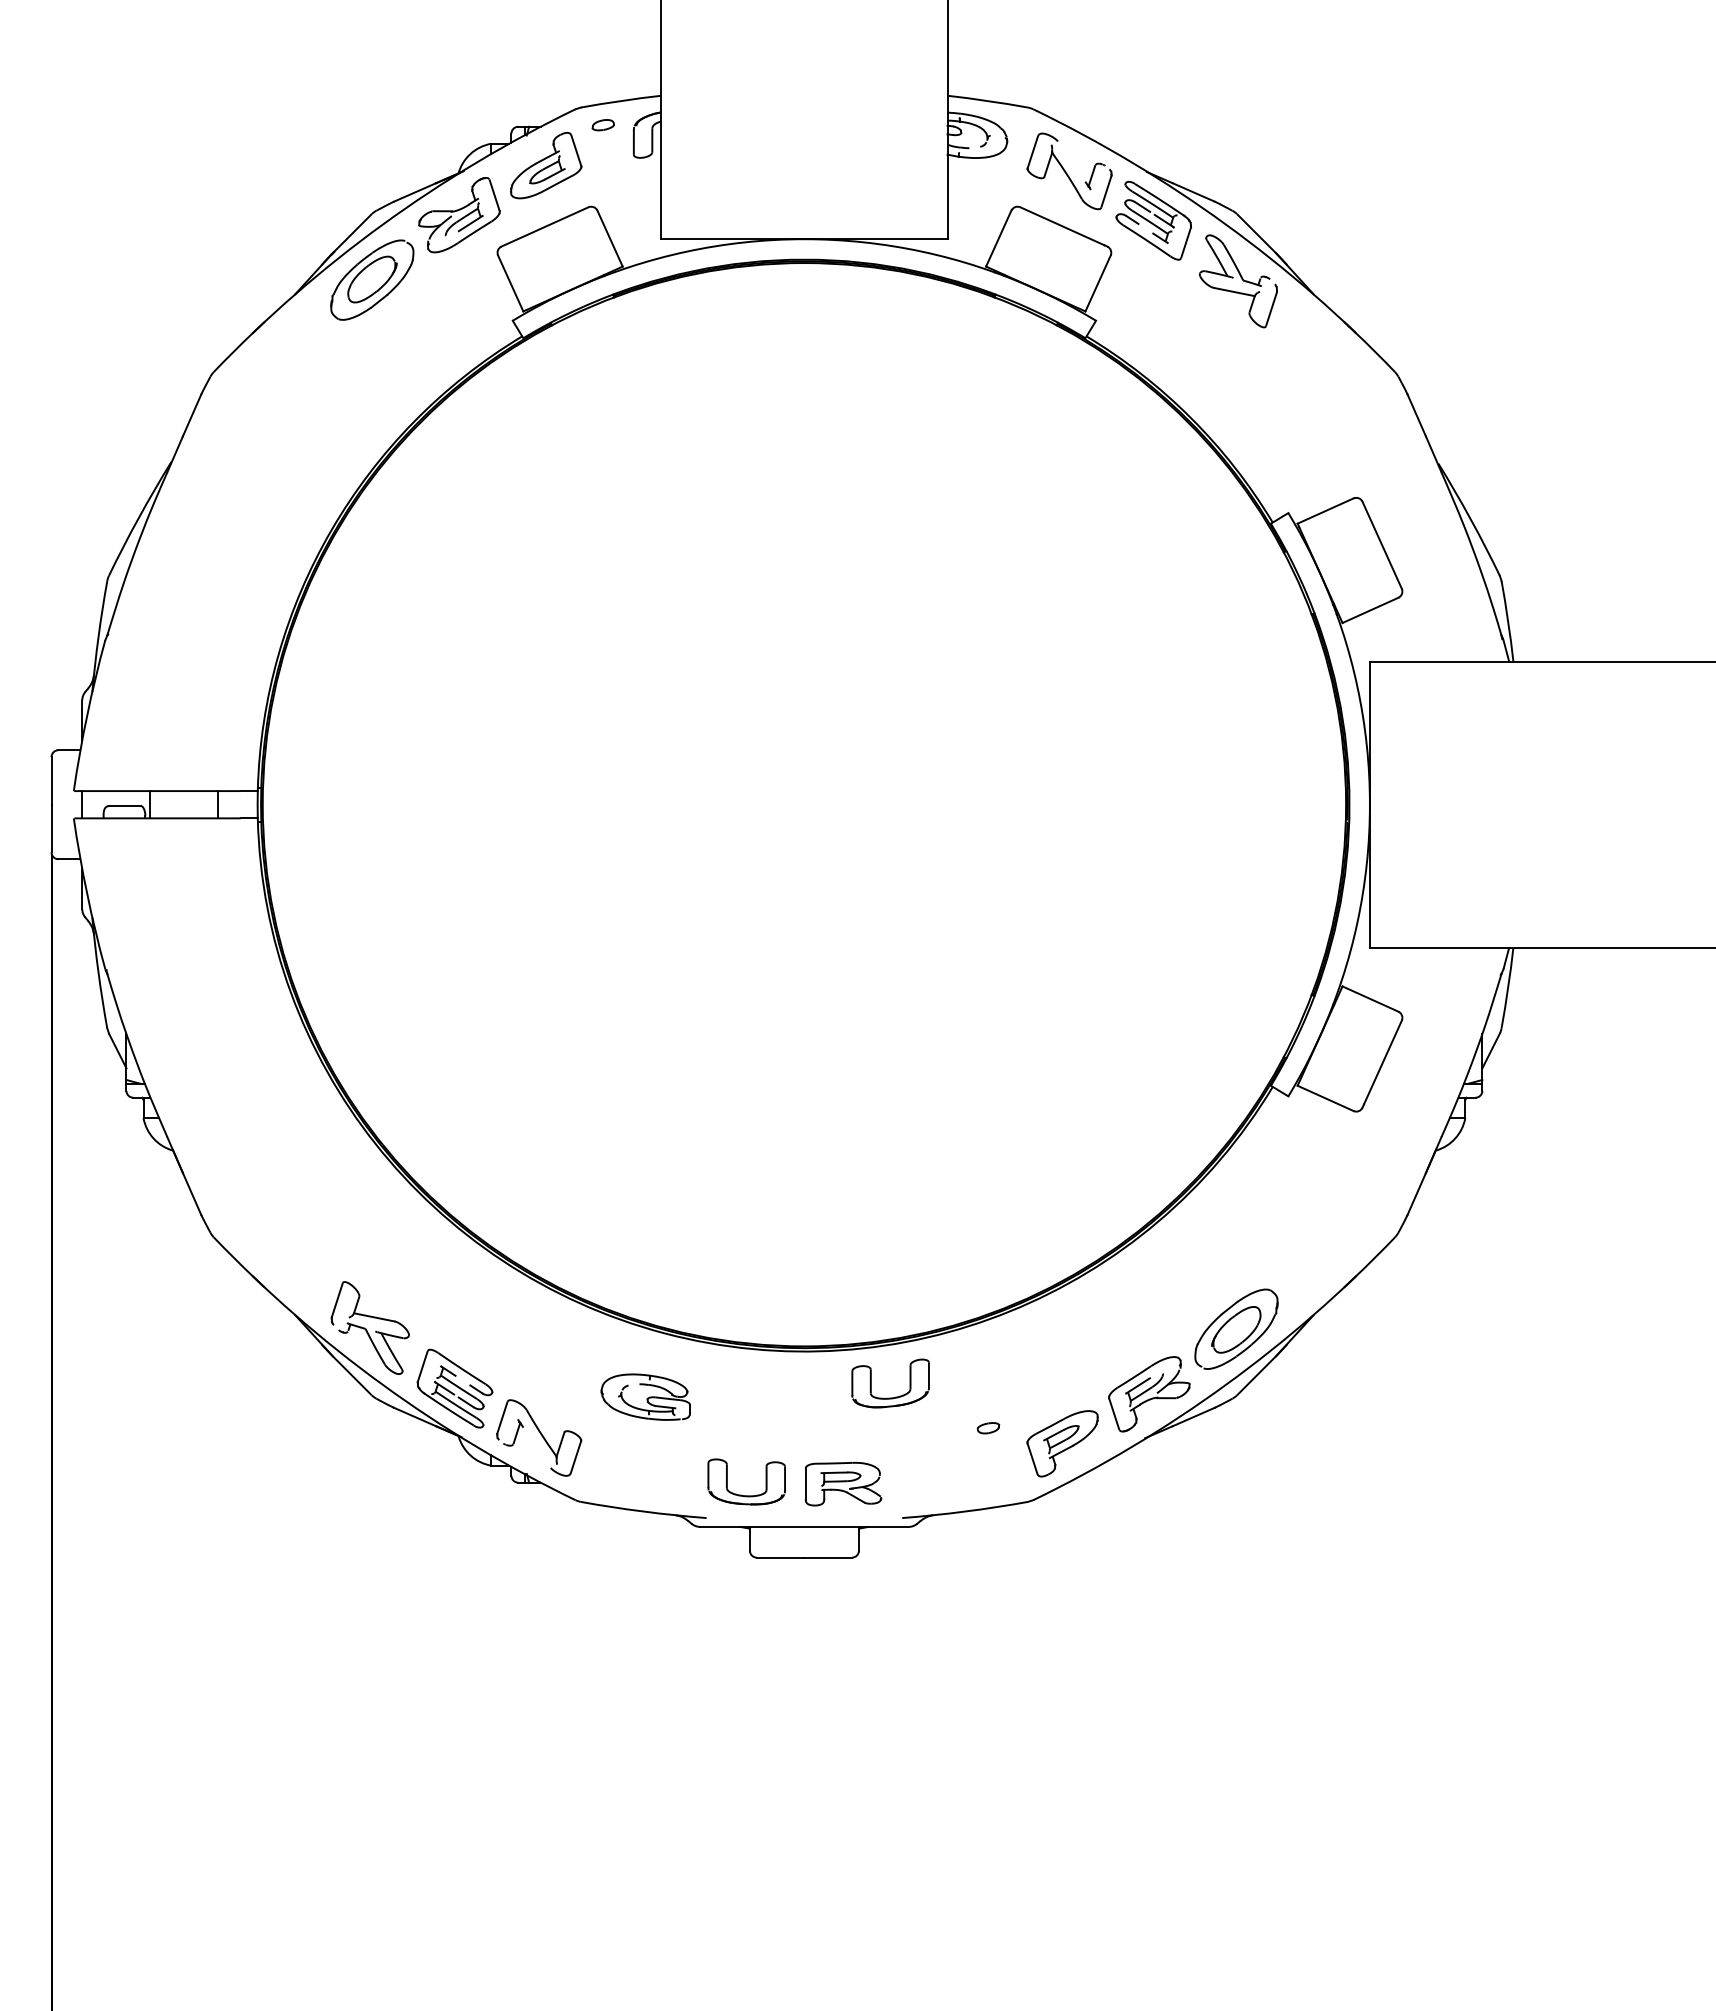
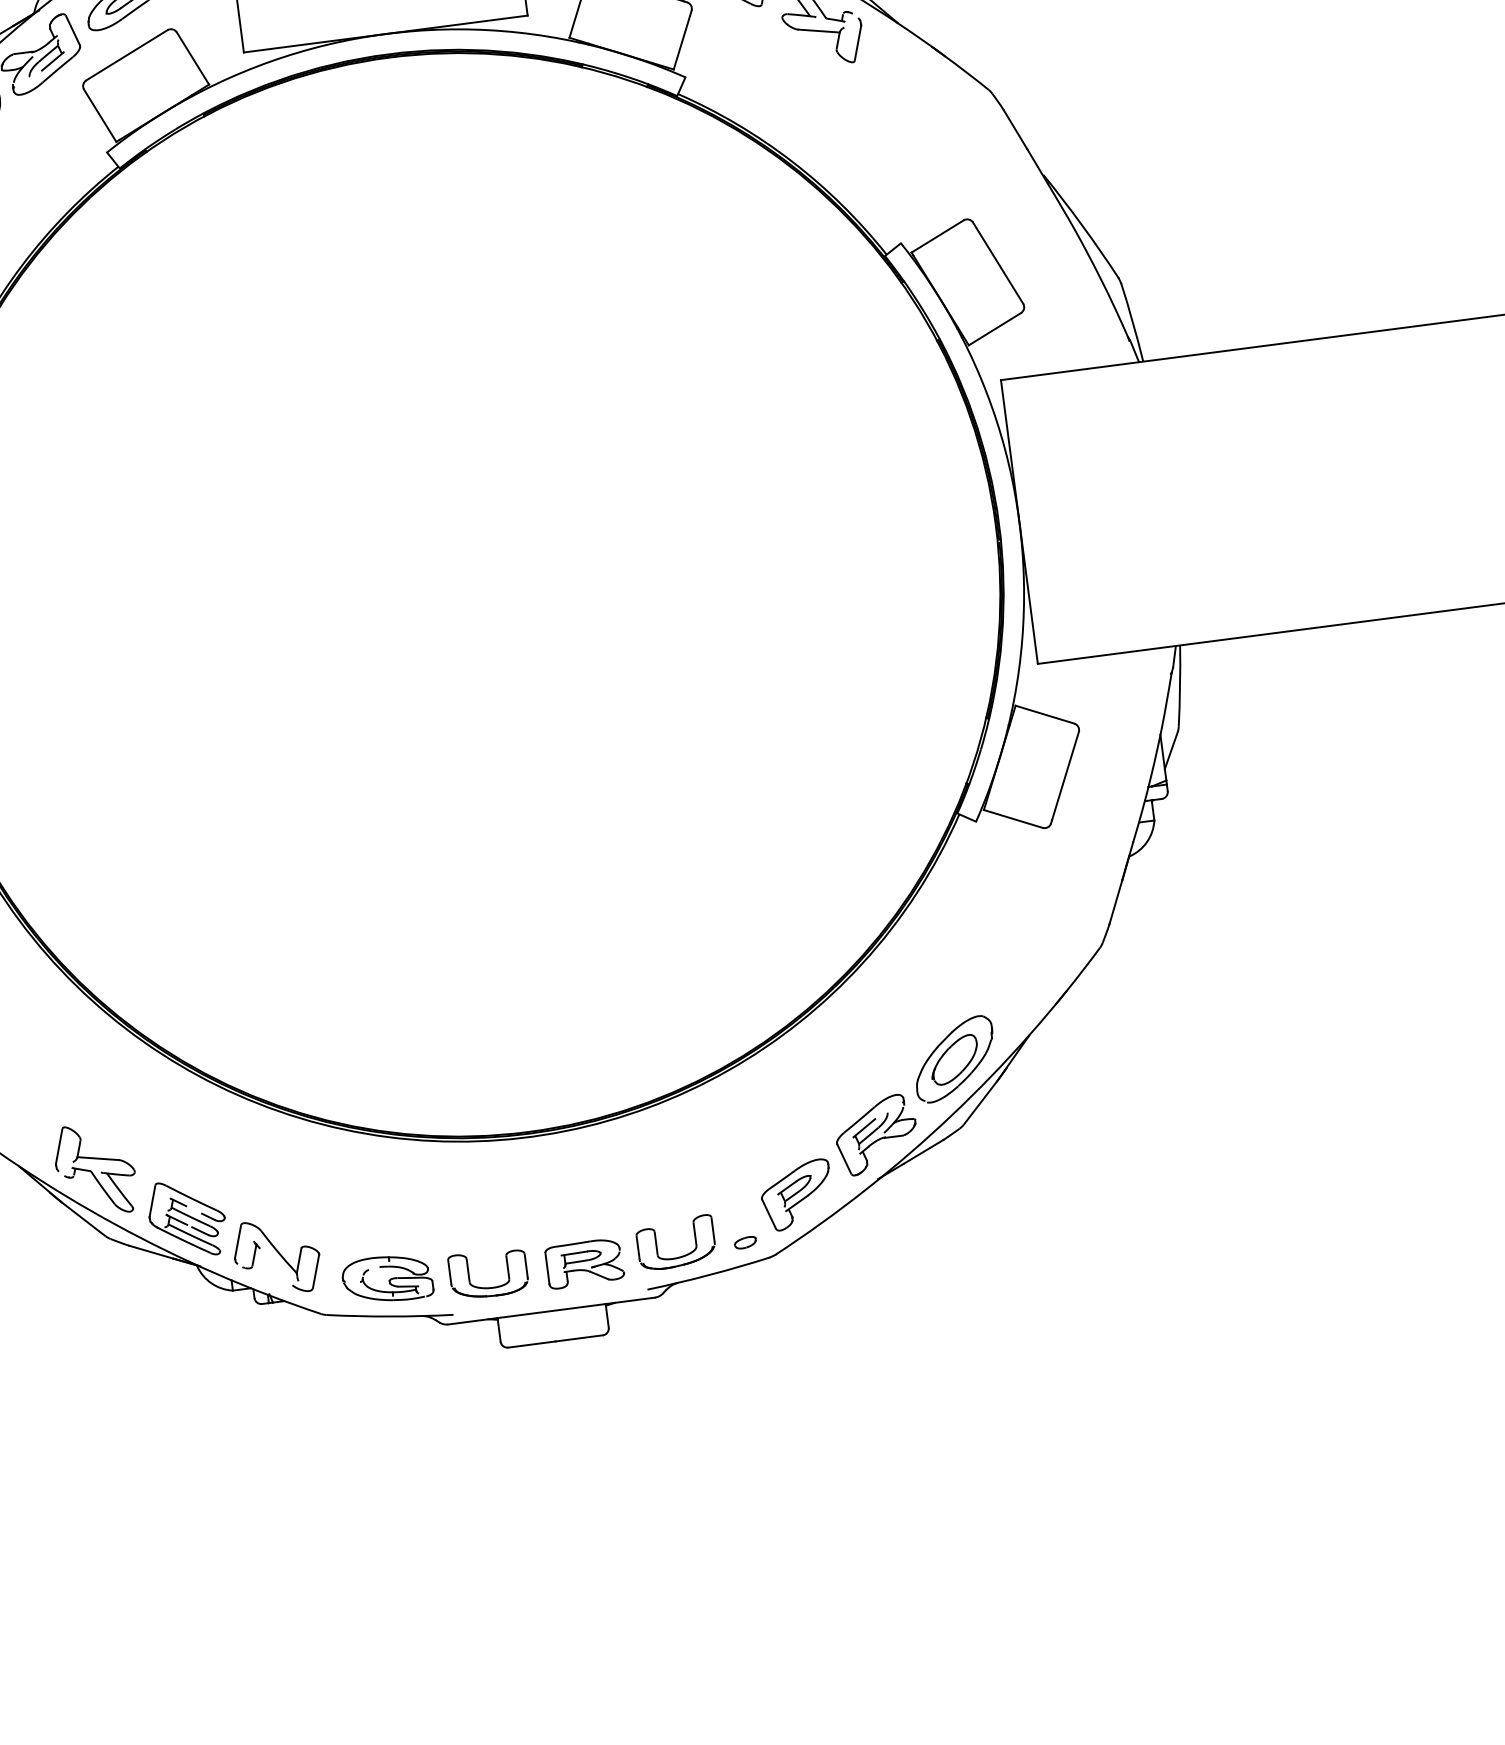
part: (645, 1396) -> (387, 1278), moved
part: (895, 1396) -> (682, 1255), moved
part: (988, 1428) -> (745, 1243), moved

